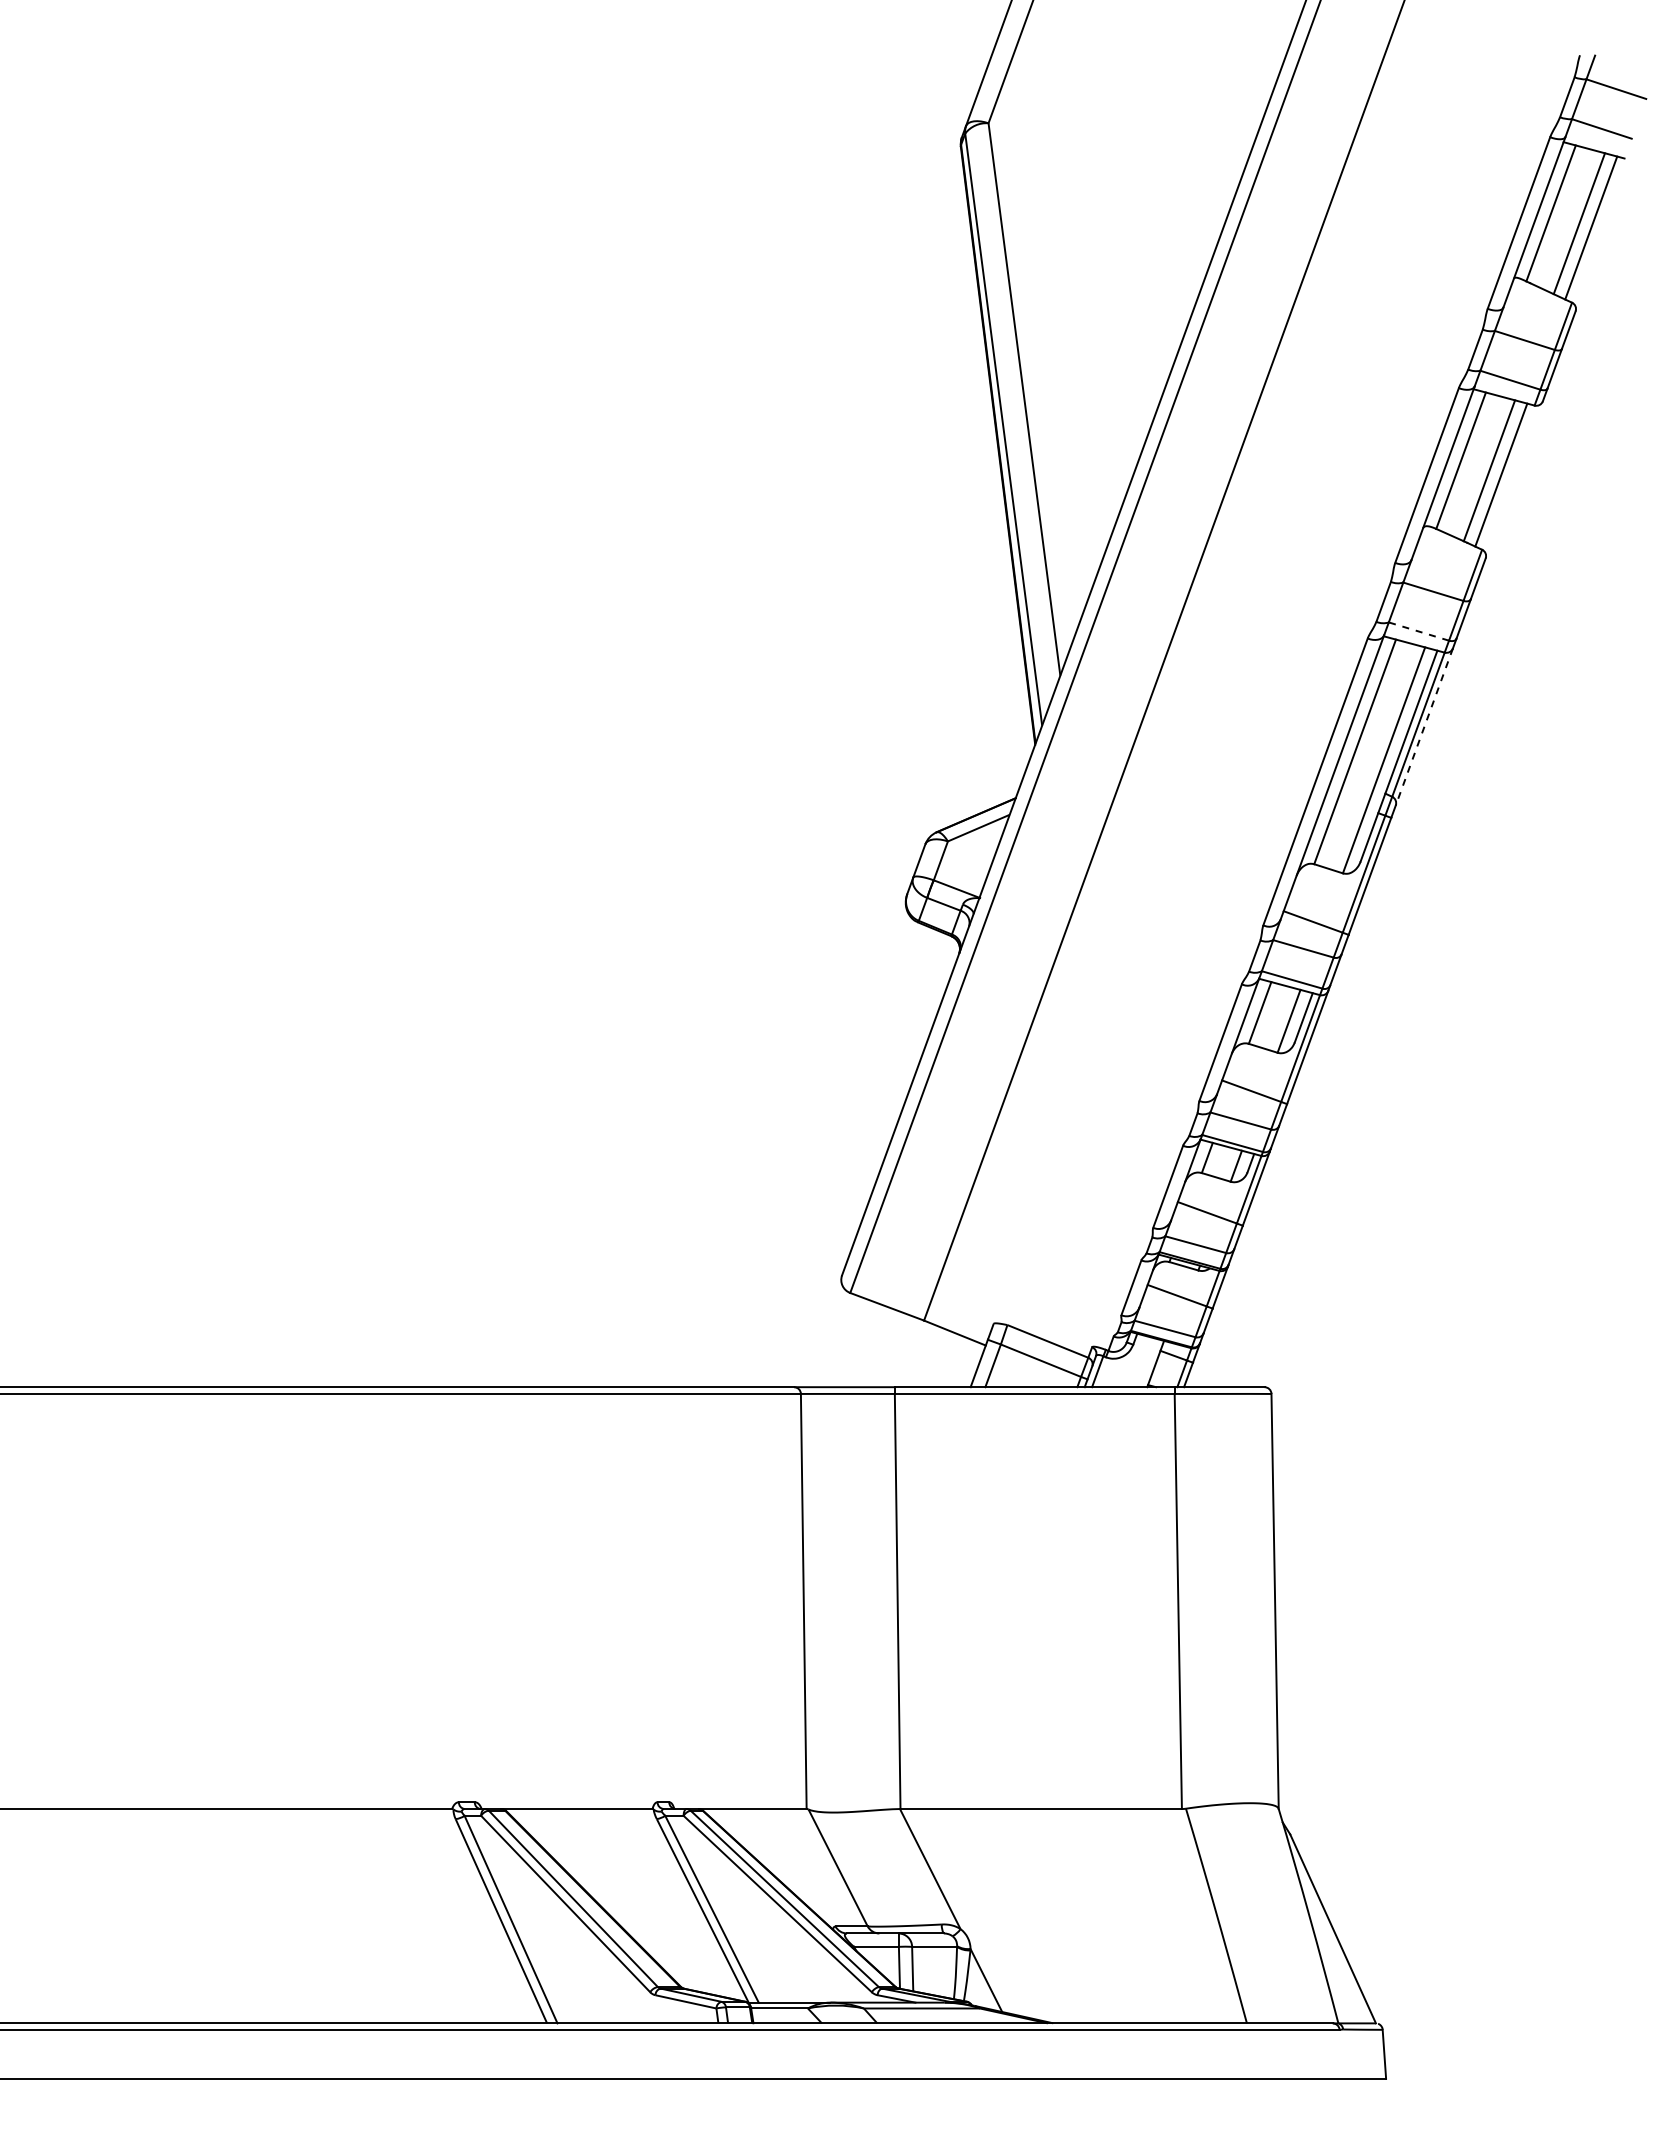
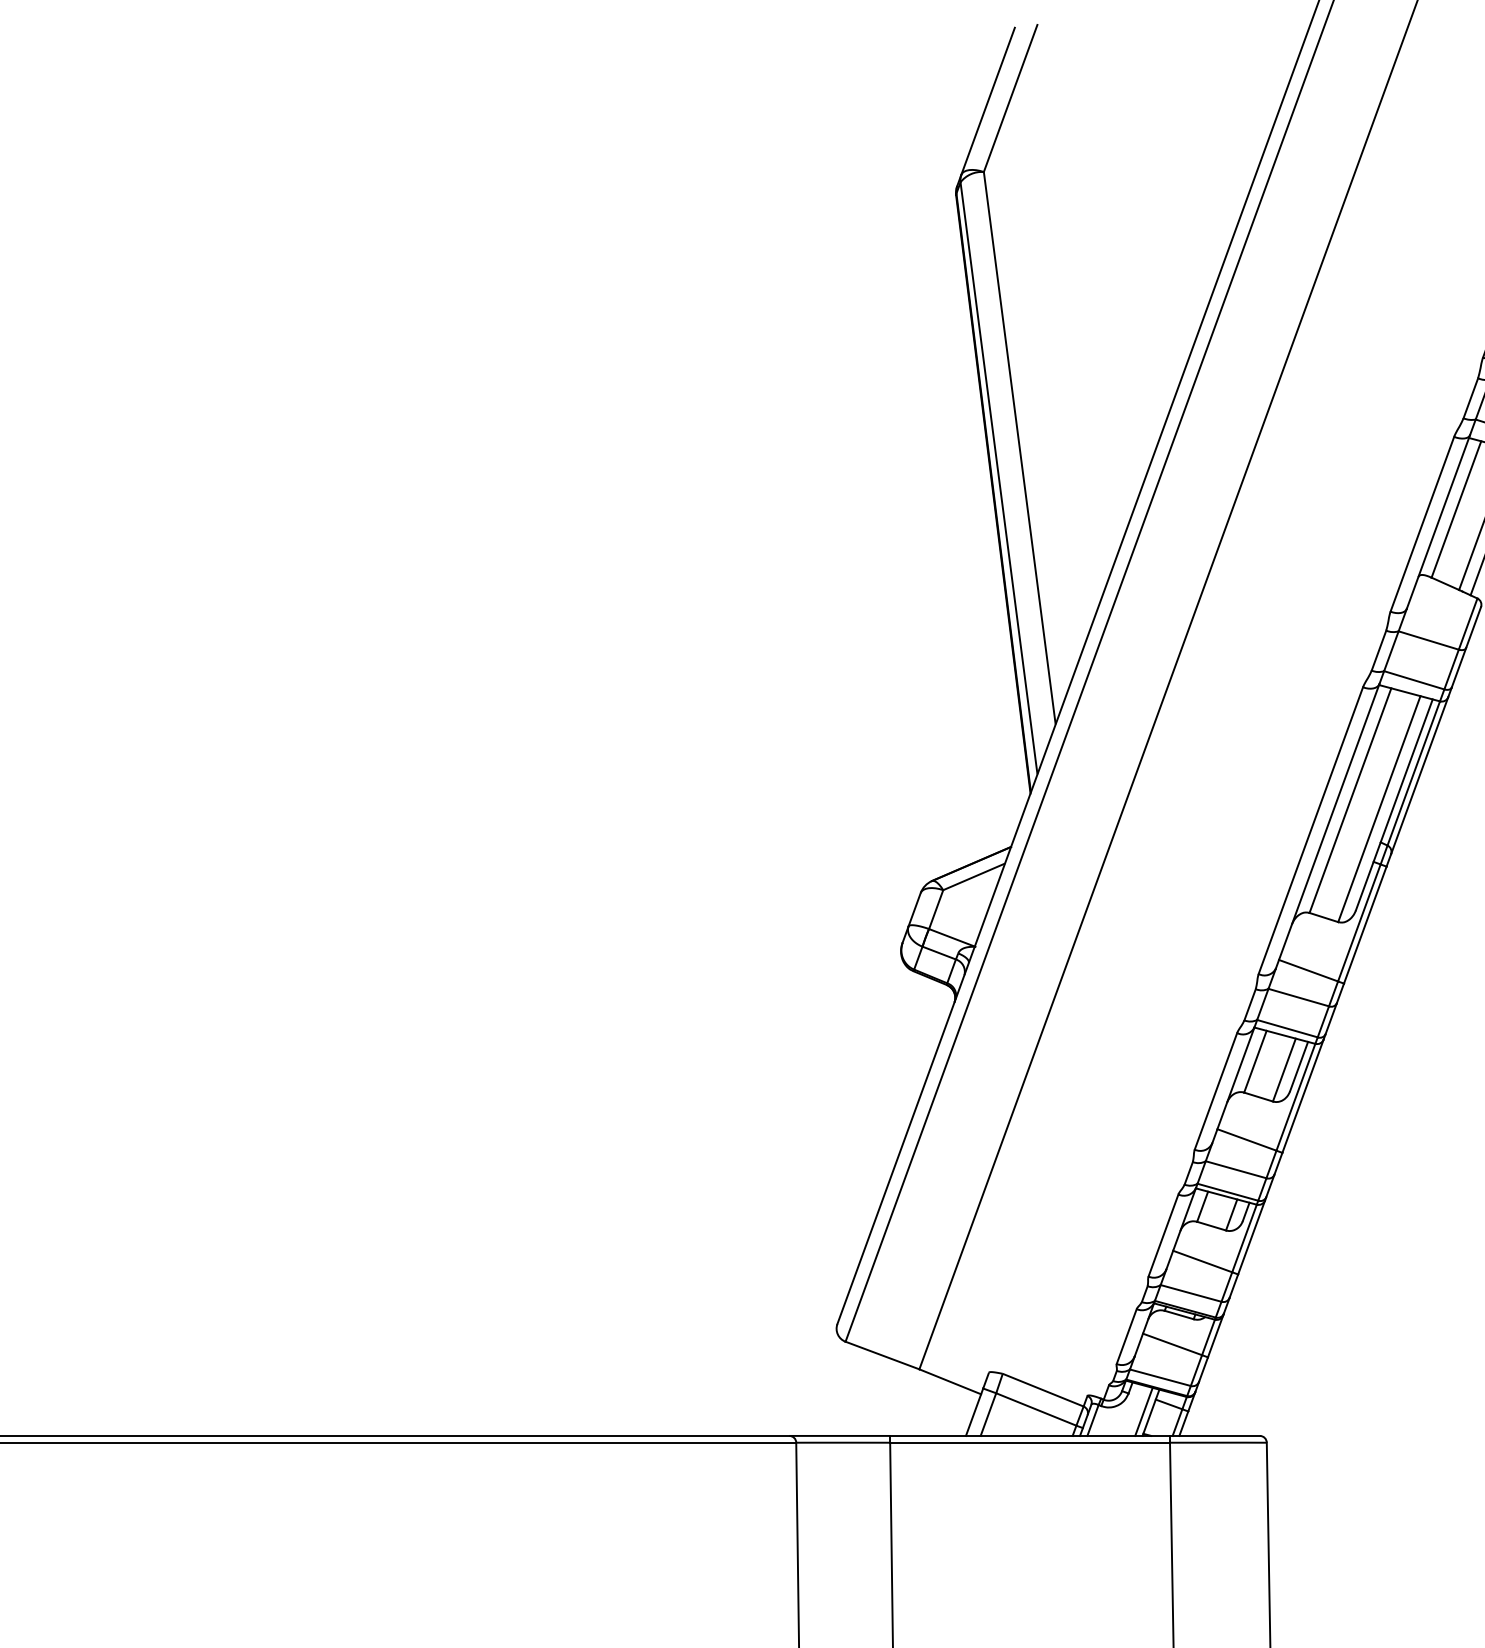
line: (1418, 631) -> (1413, 680), dashed -> solid
line: (1424, 726) -> (1419, 775), dashed -> solid
line: (1148, 1363) -> (1143, 1412), added

